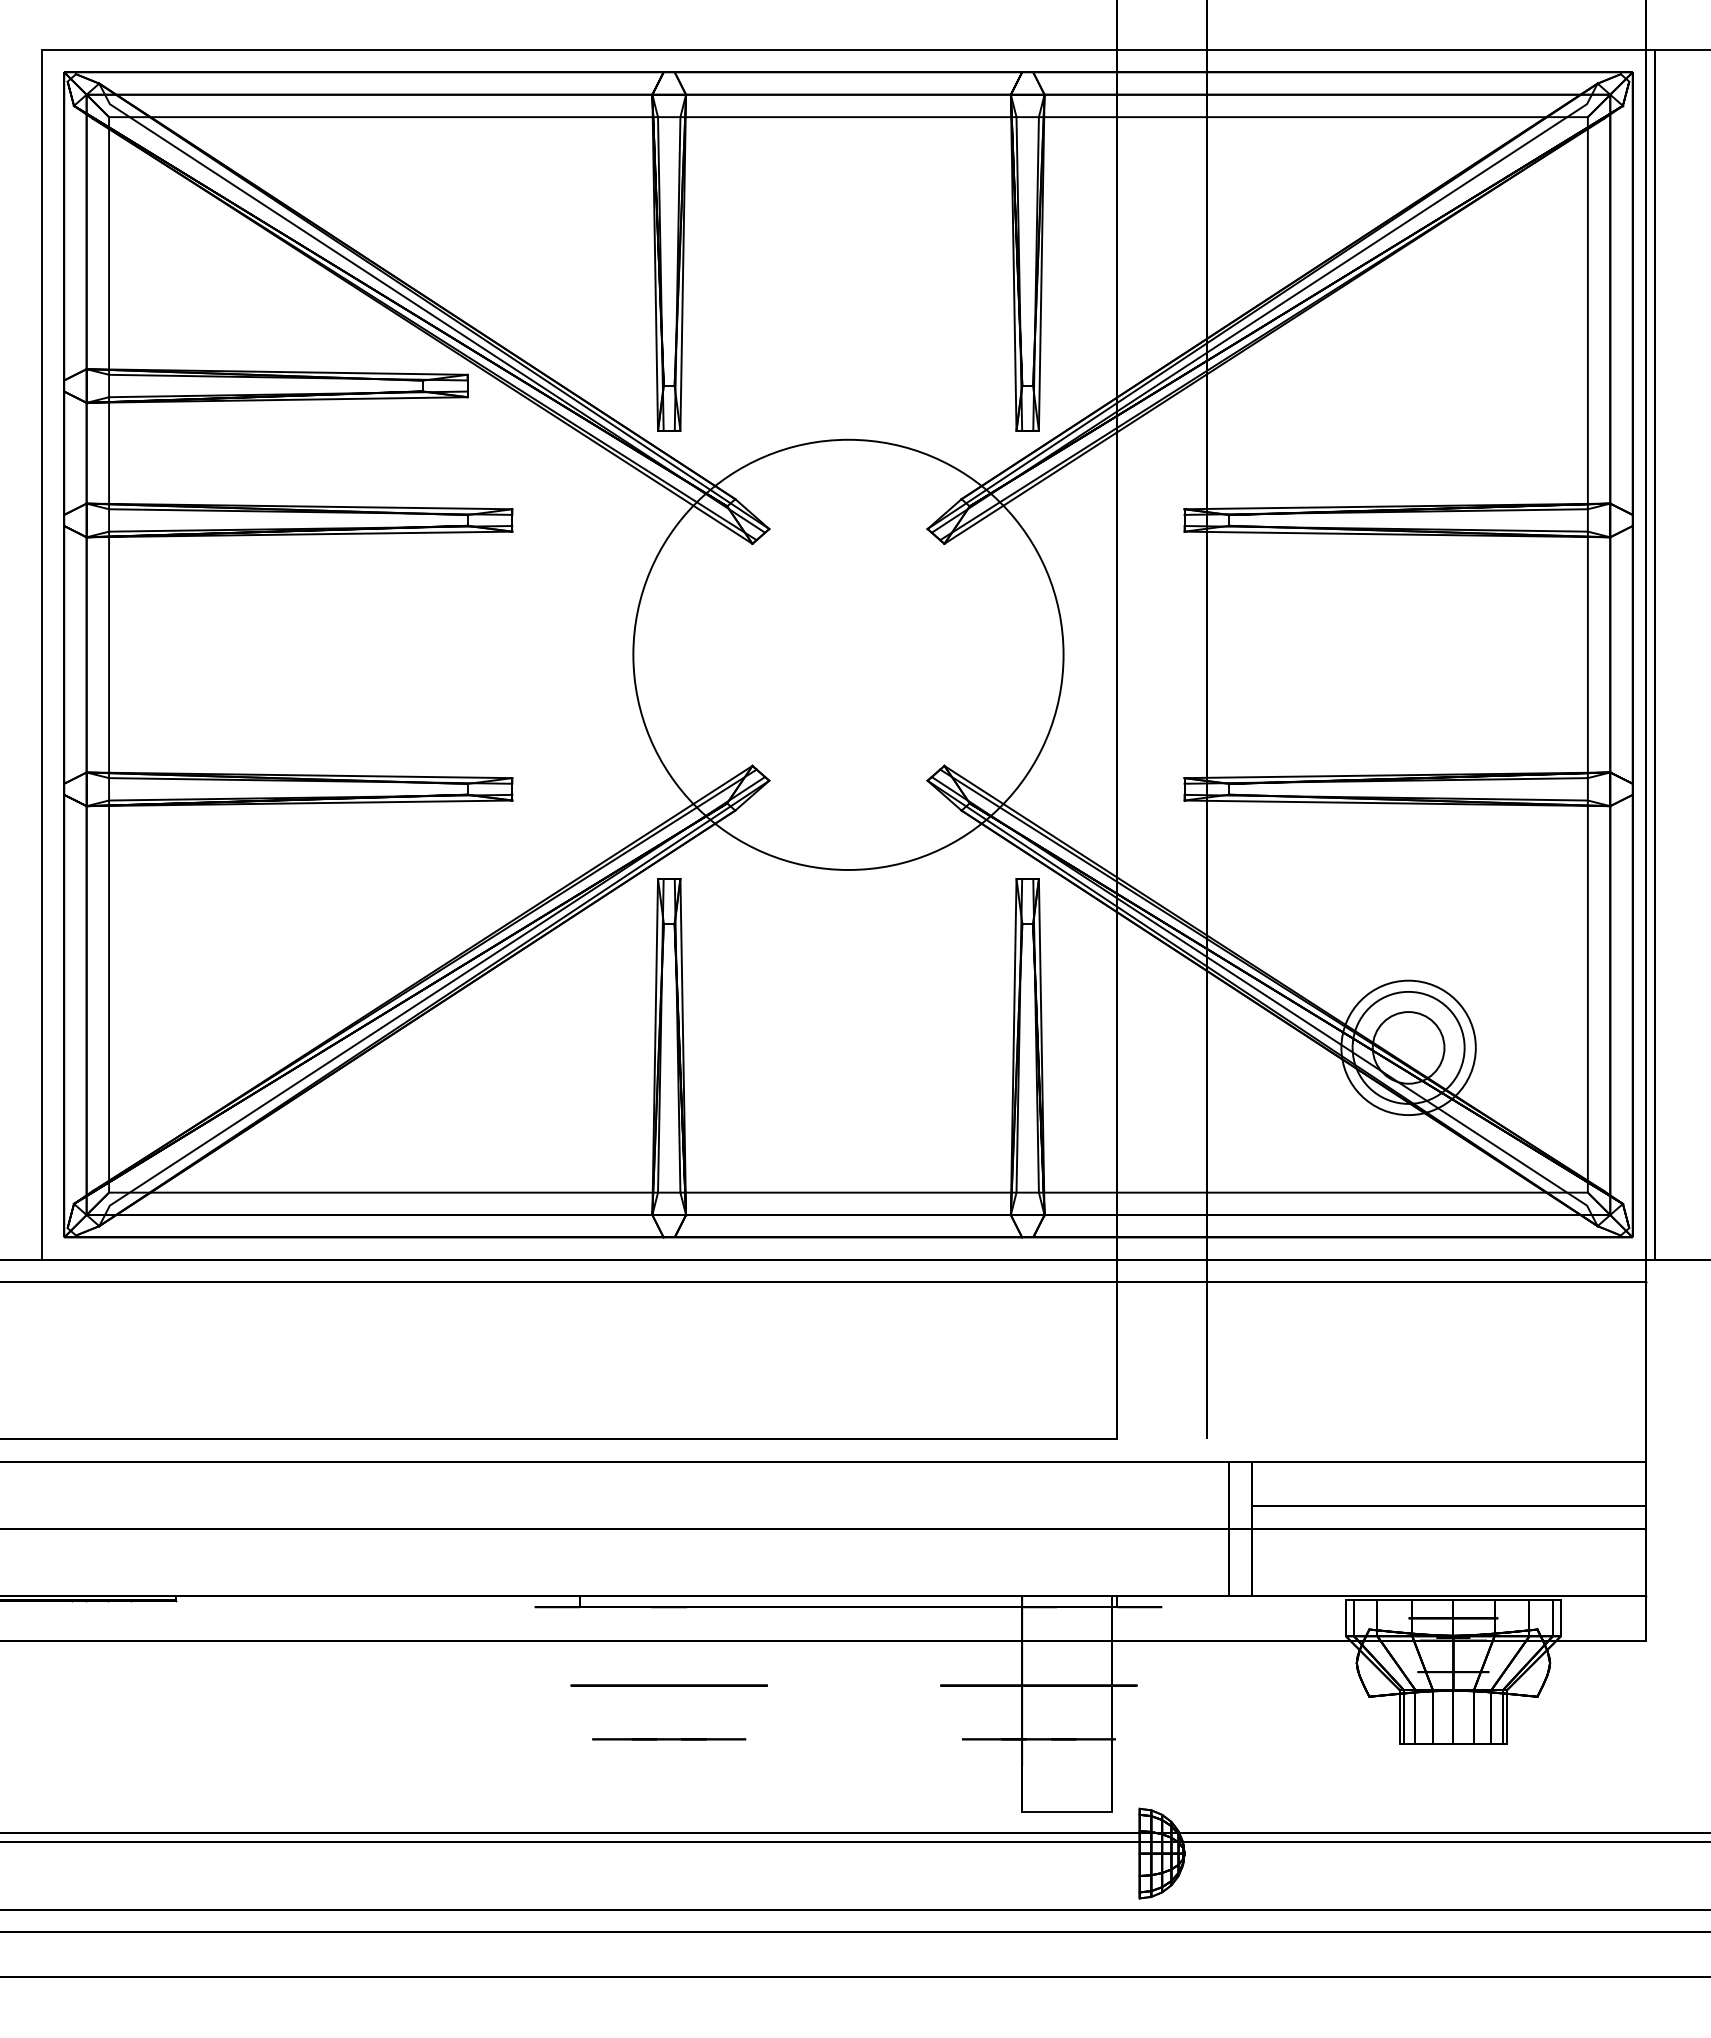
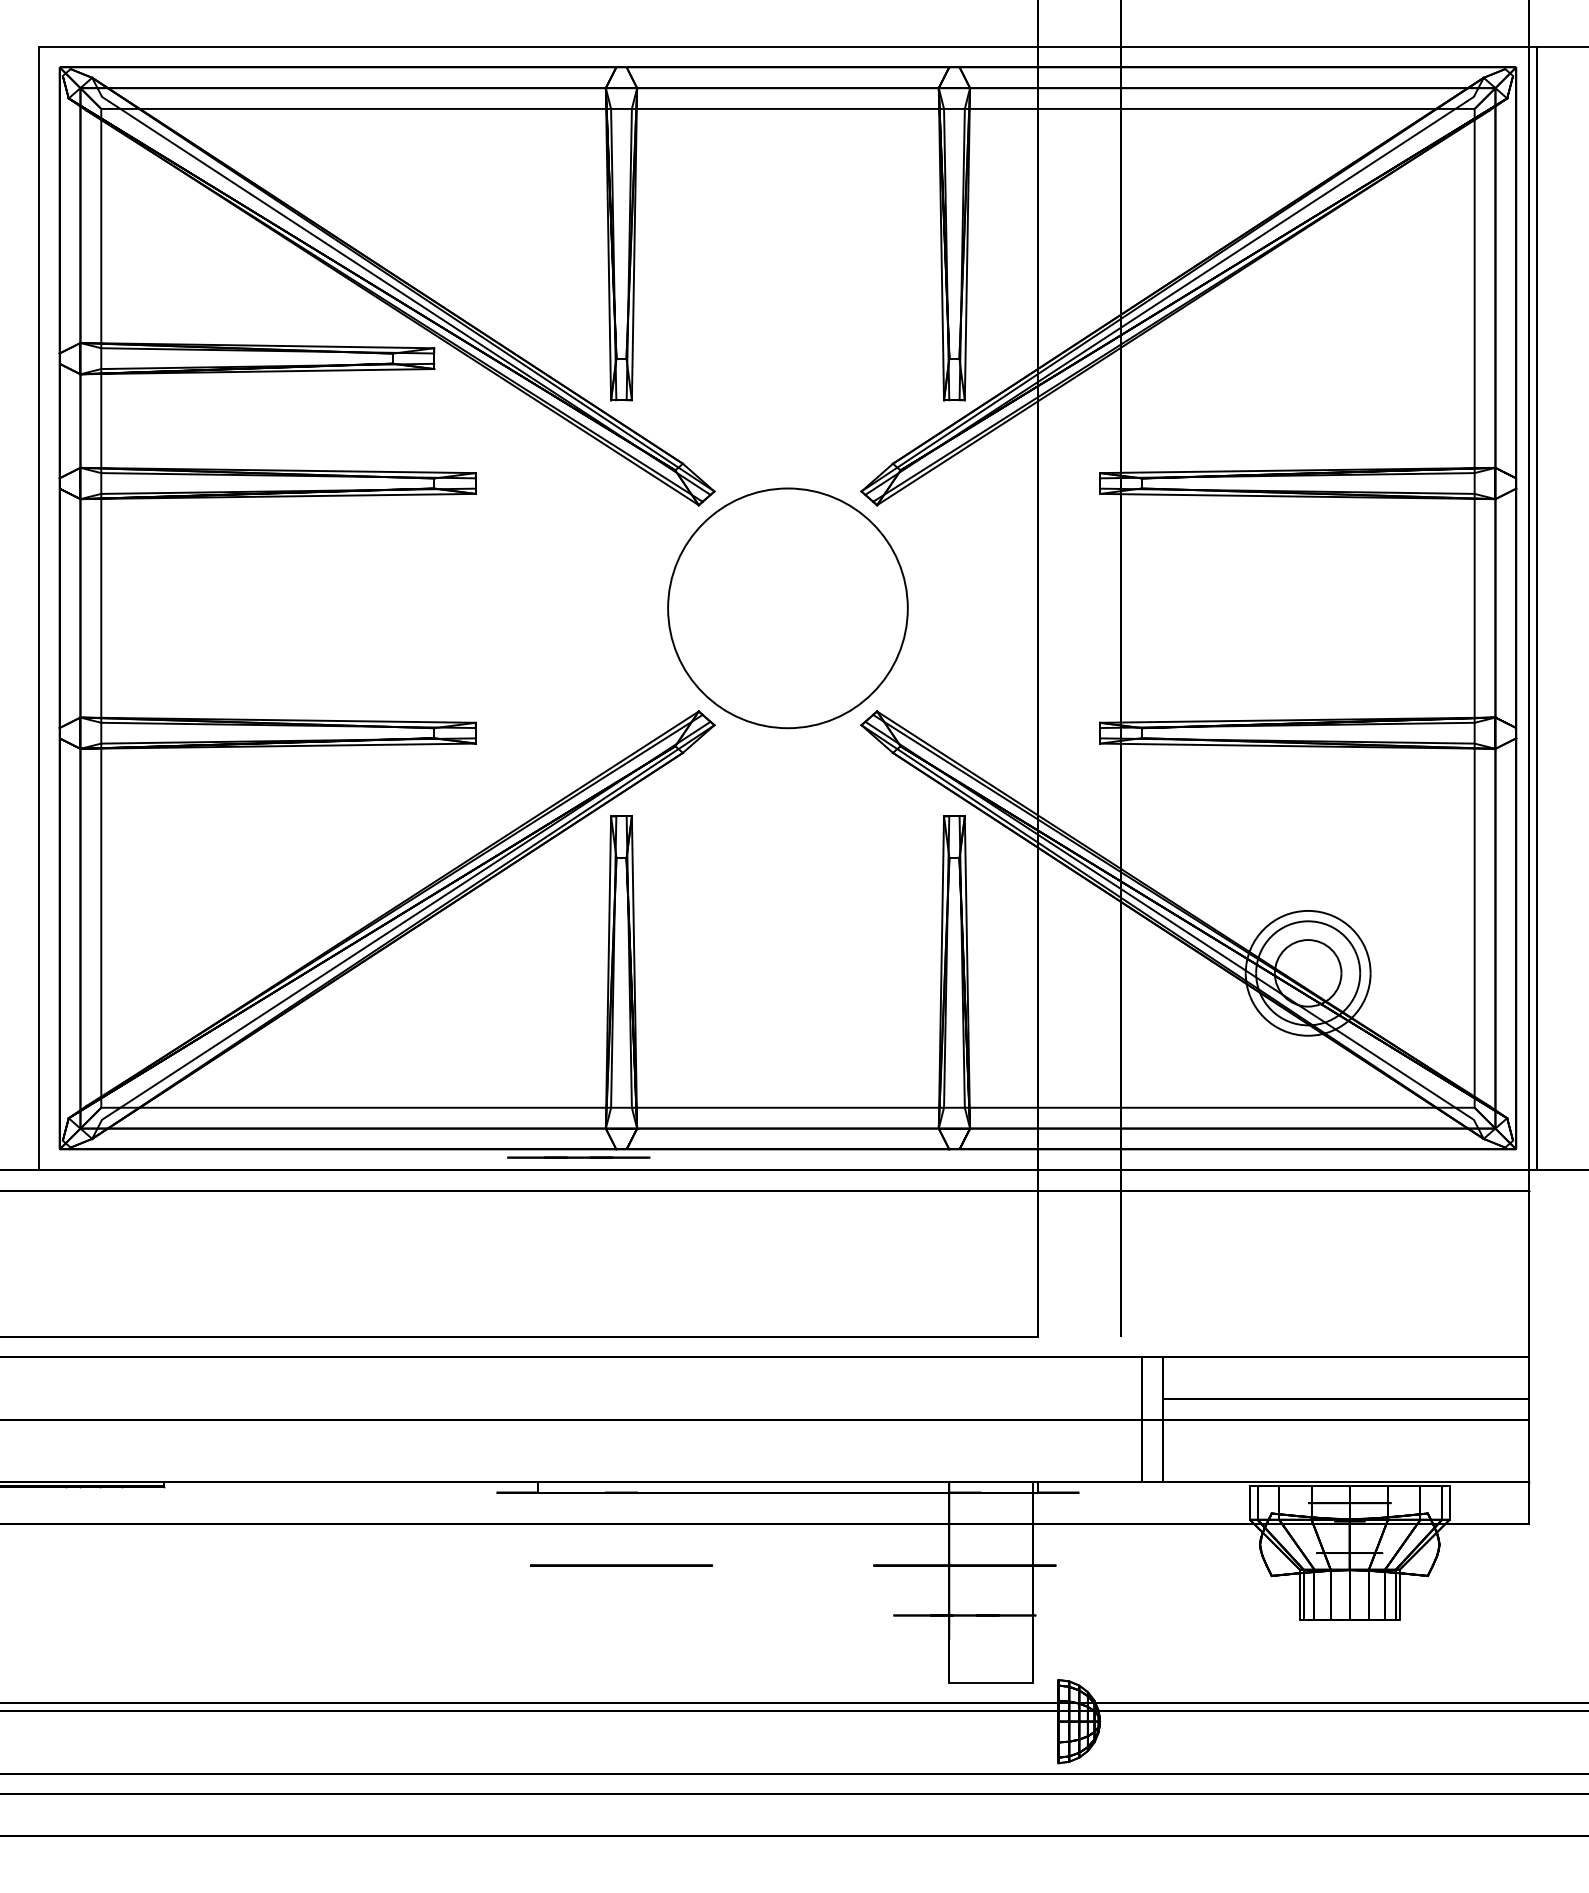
circle: (848, 654) -> (787, 607), size x0.6
line: (669, 1739) -> (579, 1157), moved

